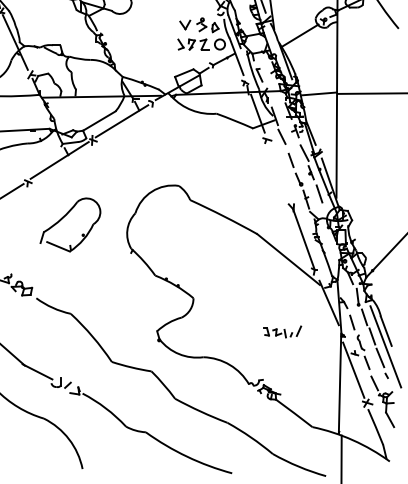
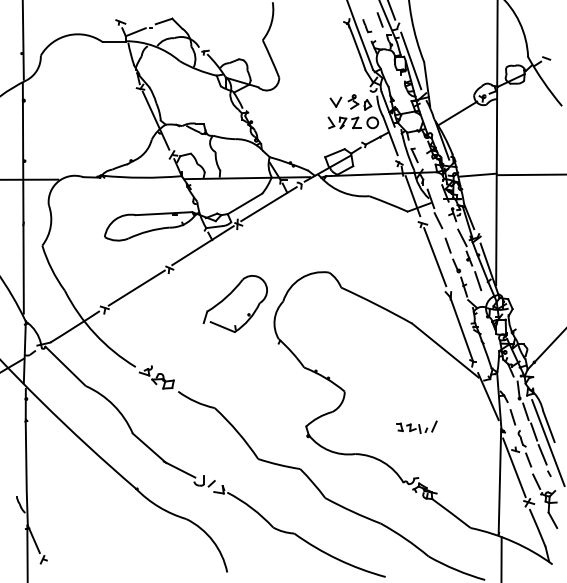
line: (279, 171) -> (435, 257), added
part: (63, 217) -> (228, 296), moved
part: (282, 331) -> (416, 426), moved

